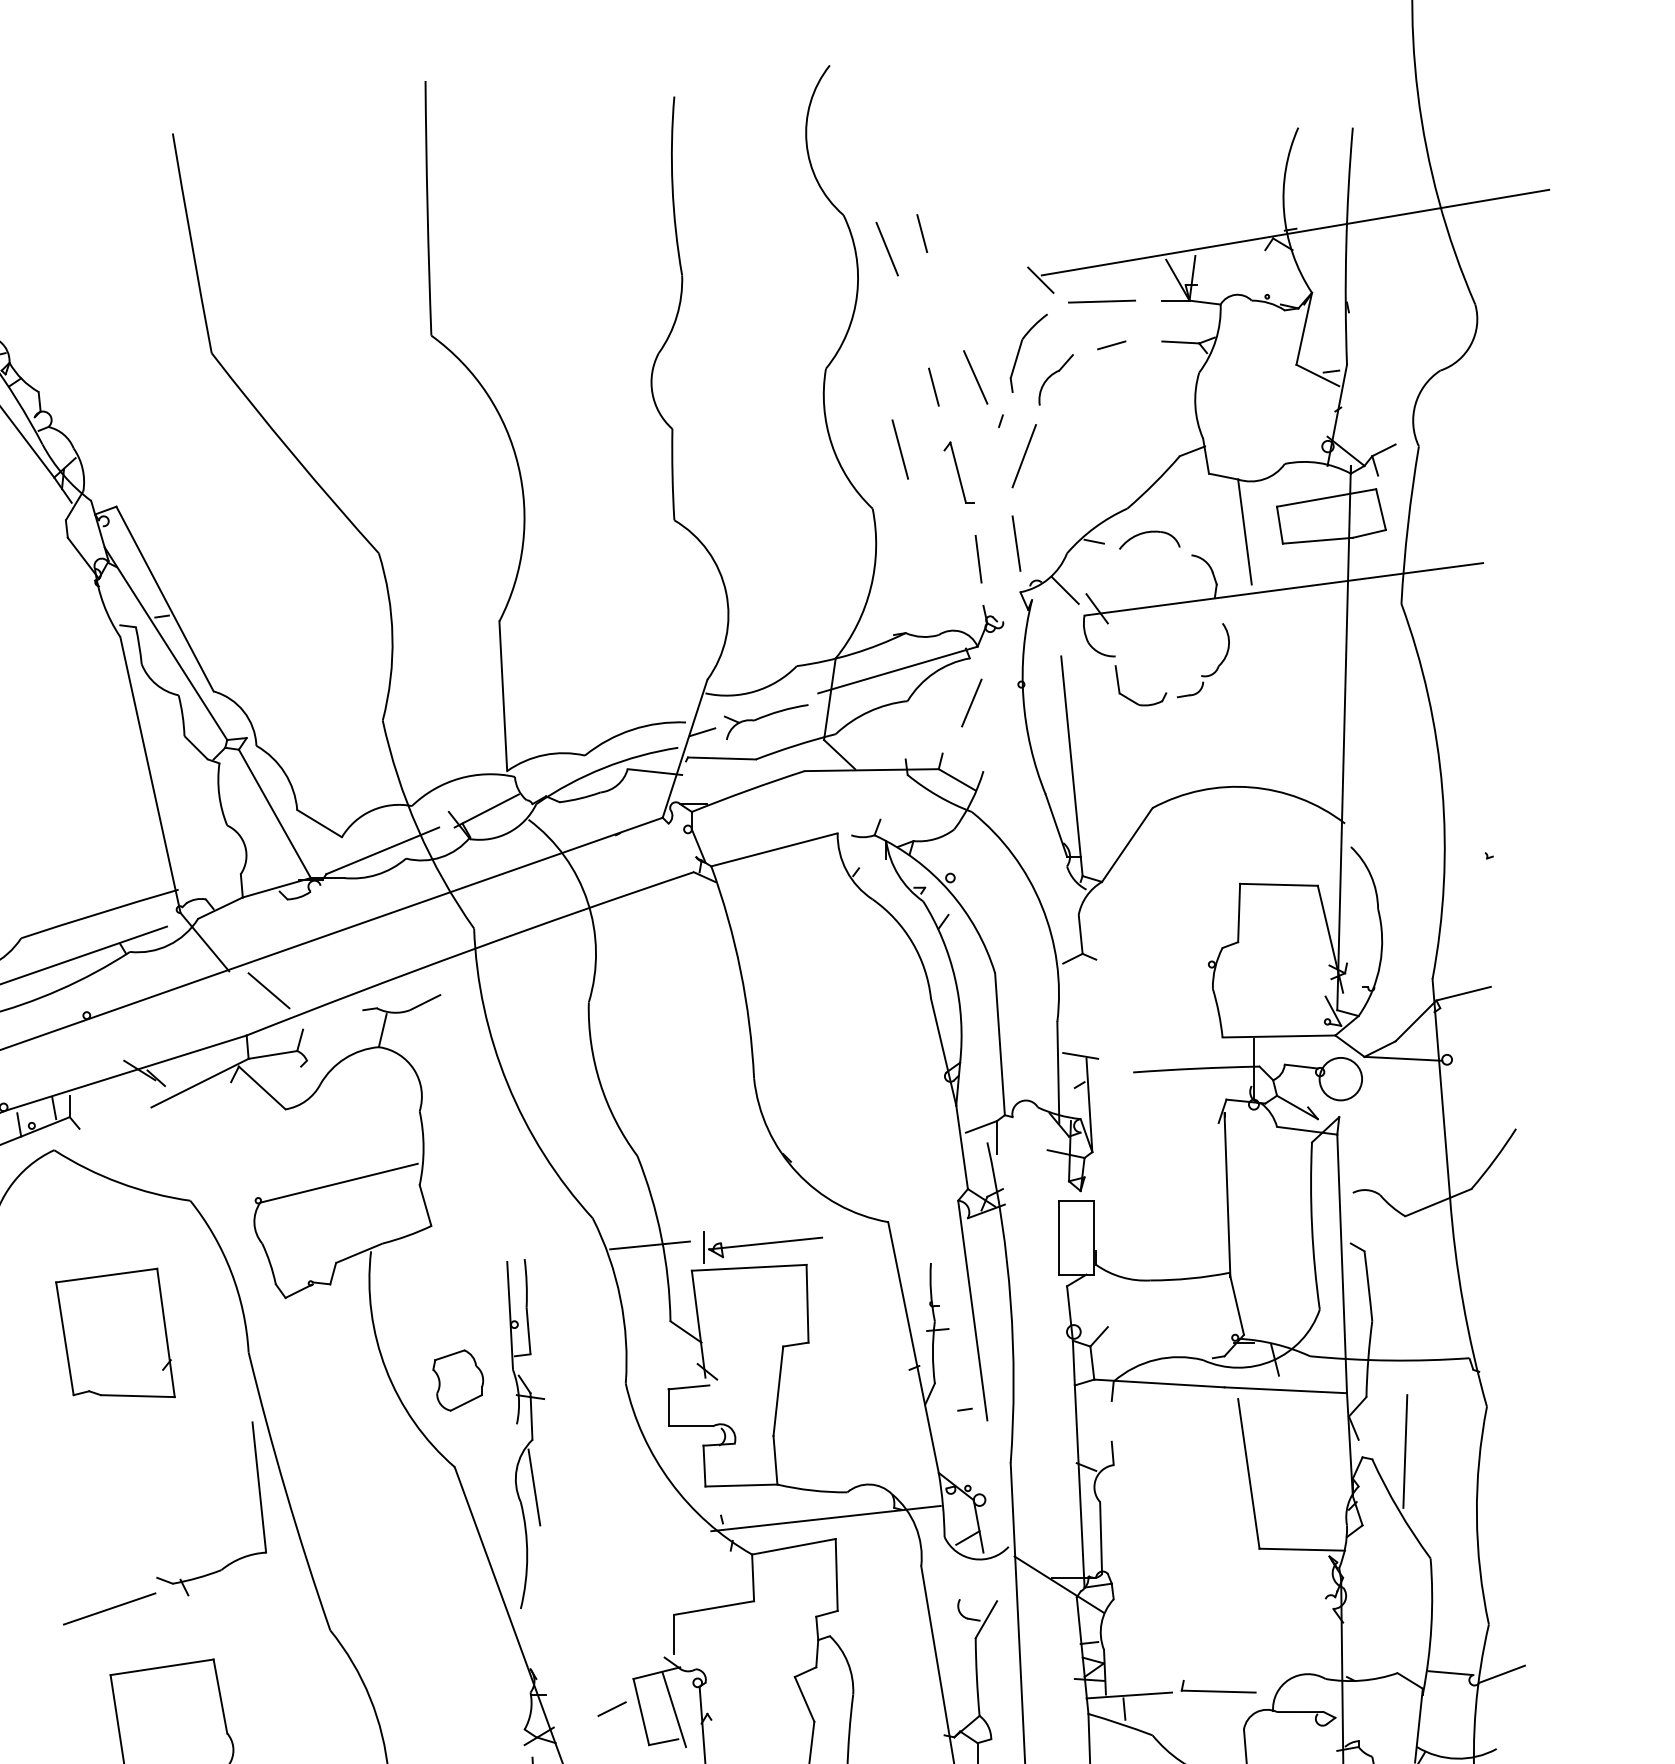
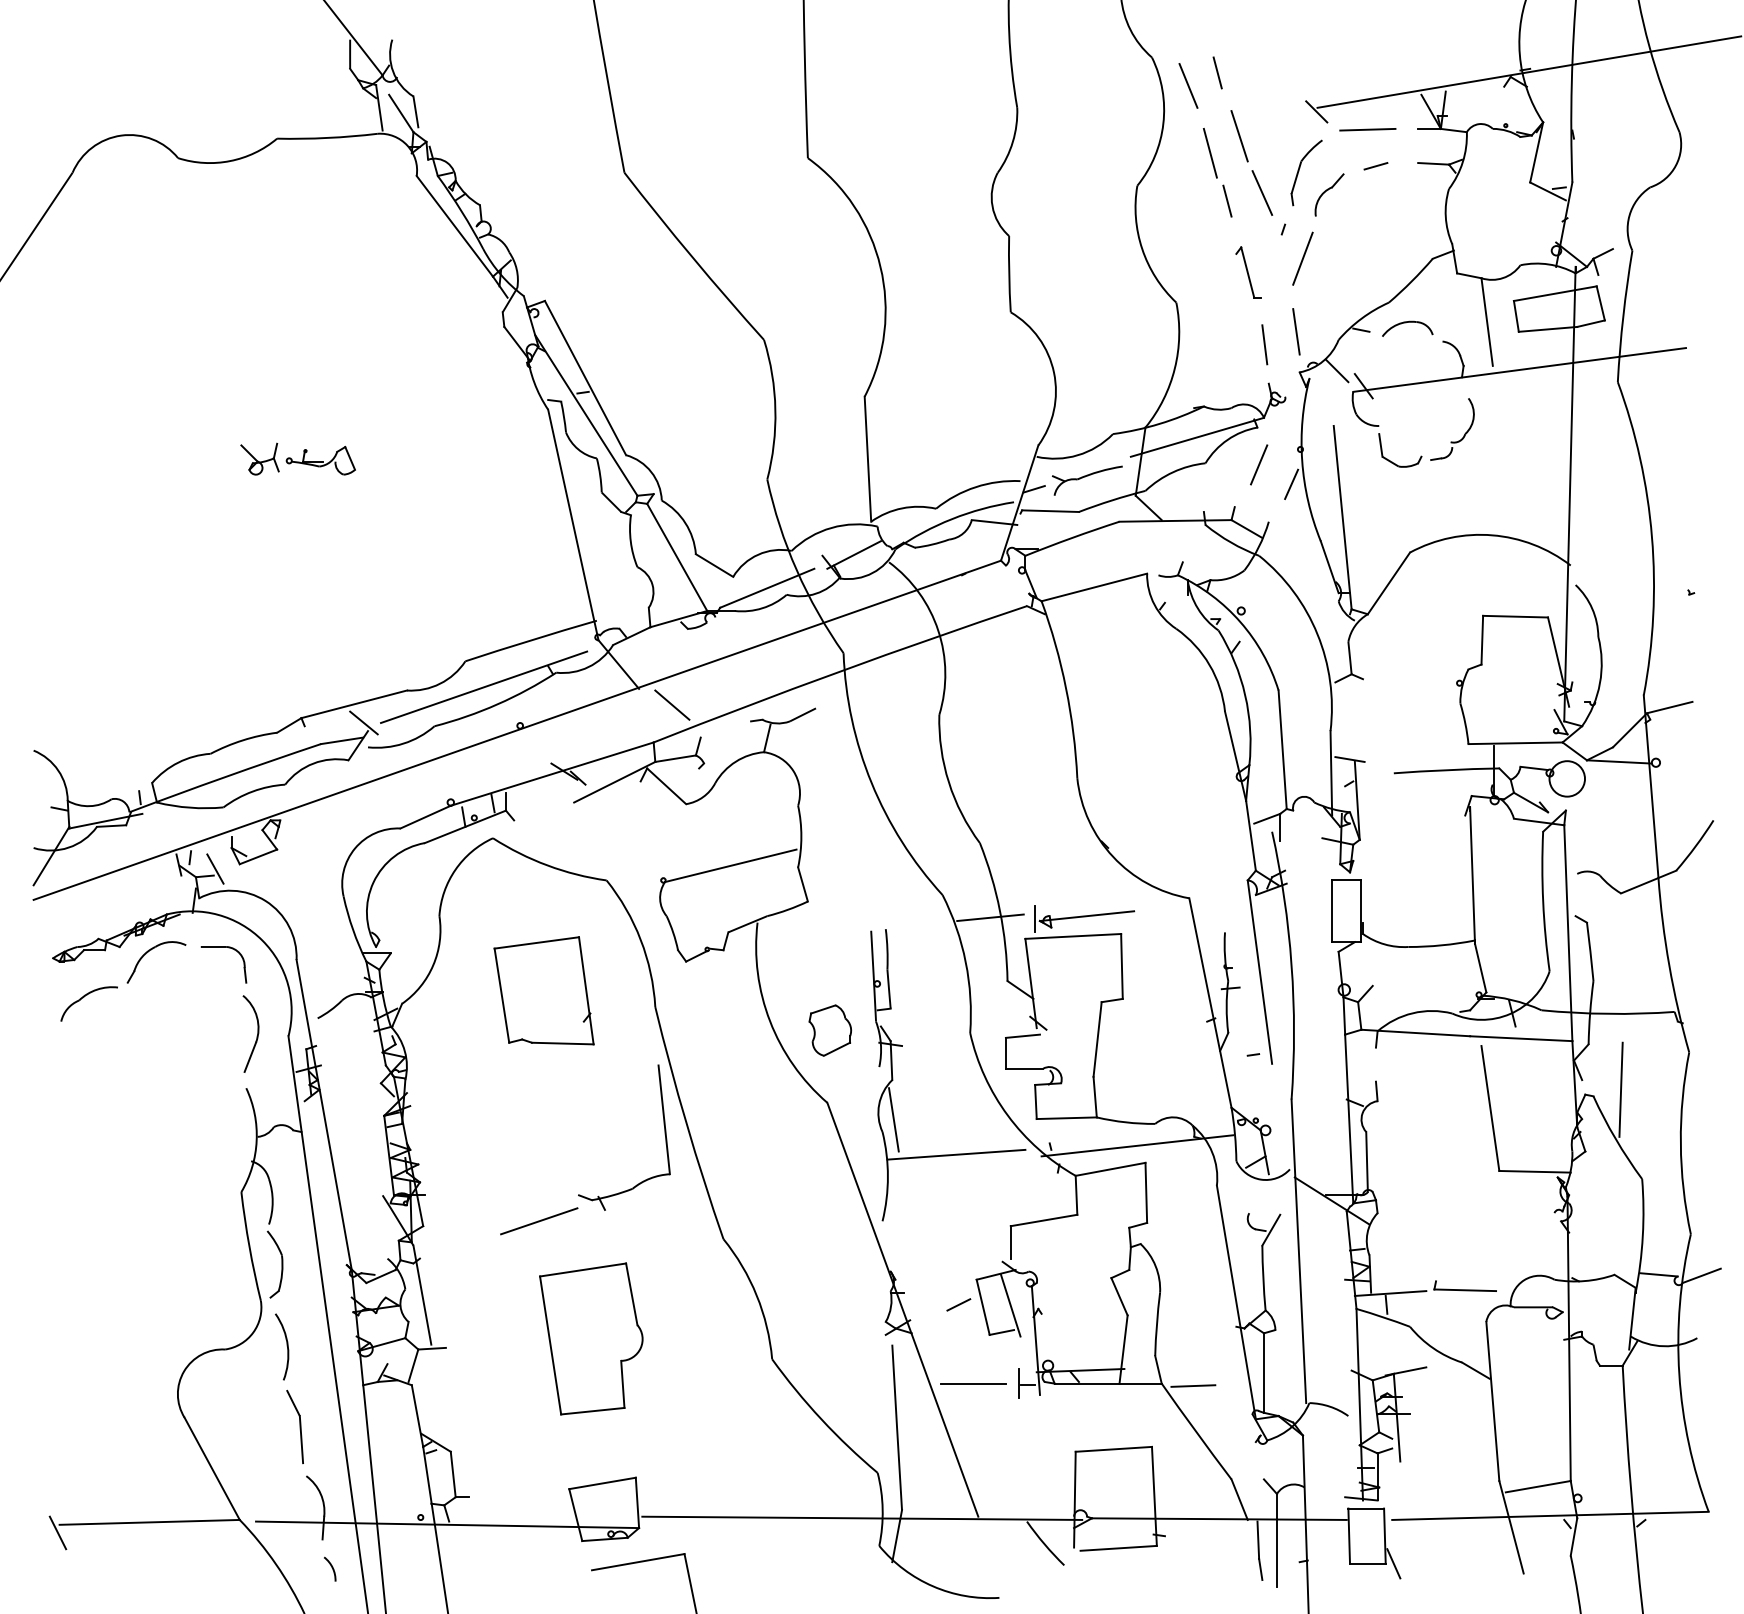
line: (948, 309) -> (1239, 136), added
line: (900, 449) -> (1210, 153), moved
line: (1010, 726) -> (1291, 484), added
line: (609, 1528) -> (956, 1154), added

